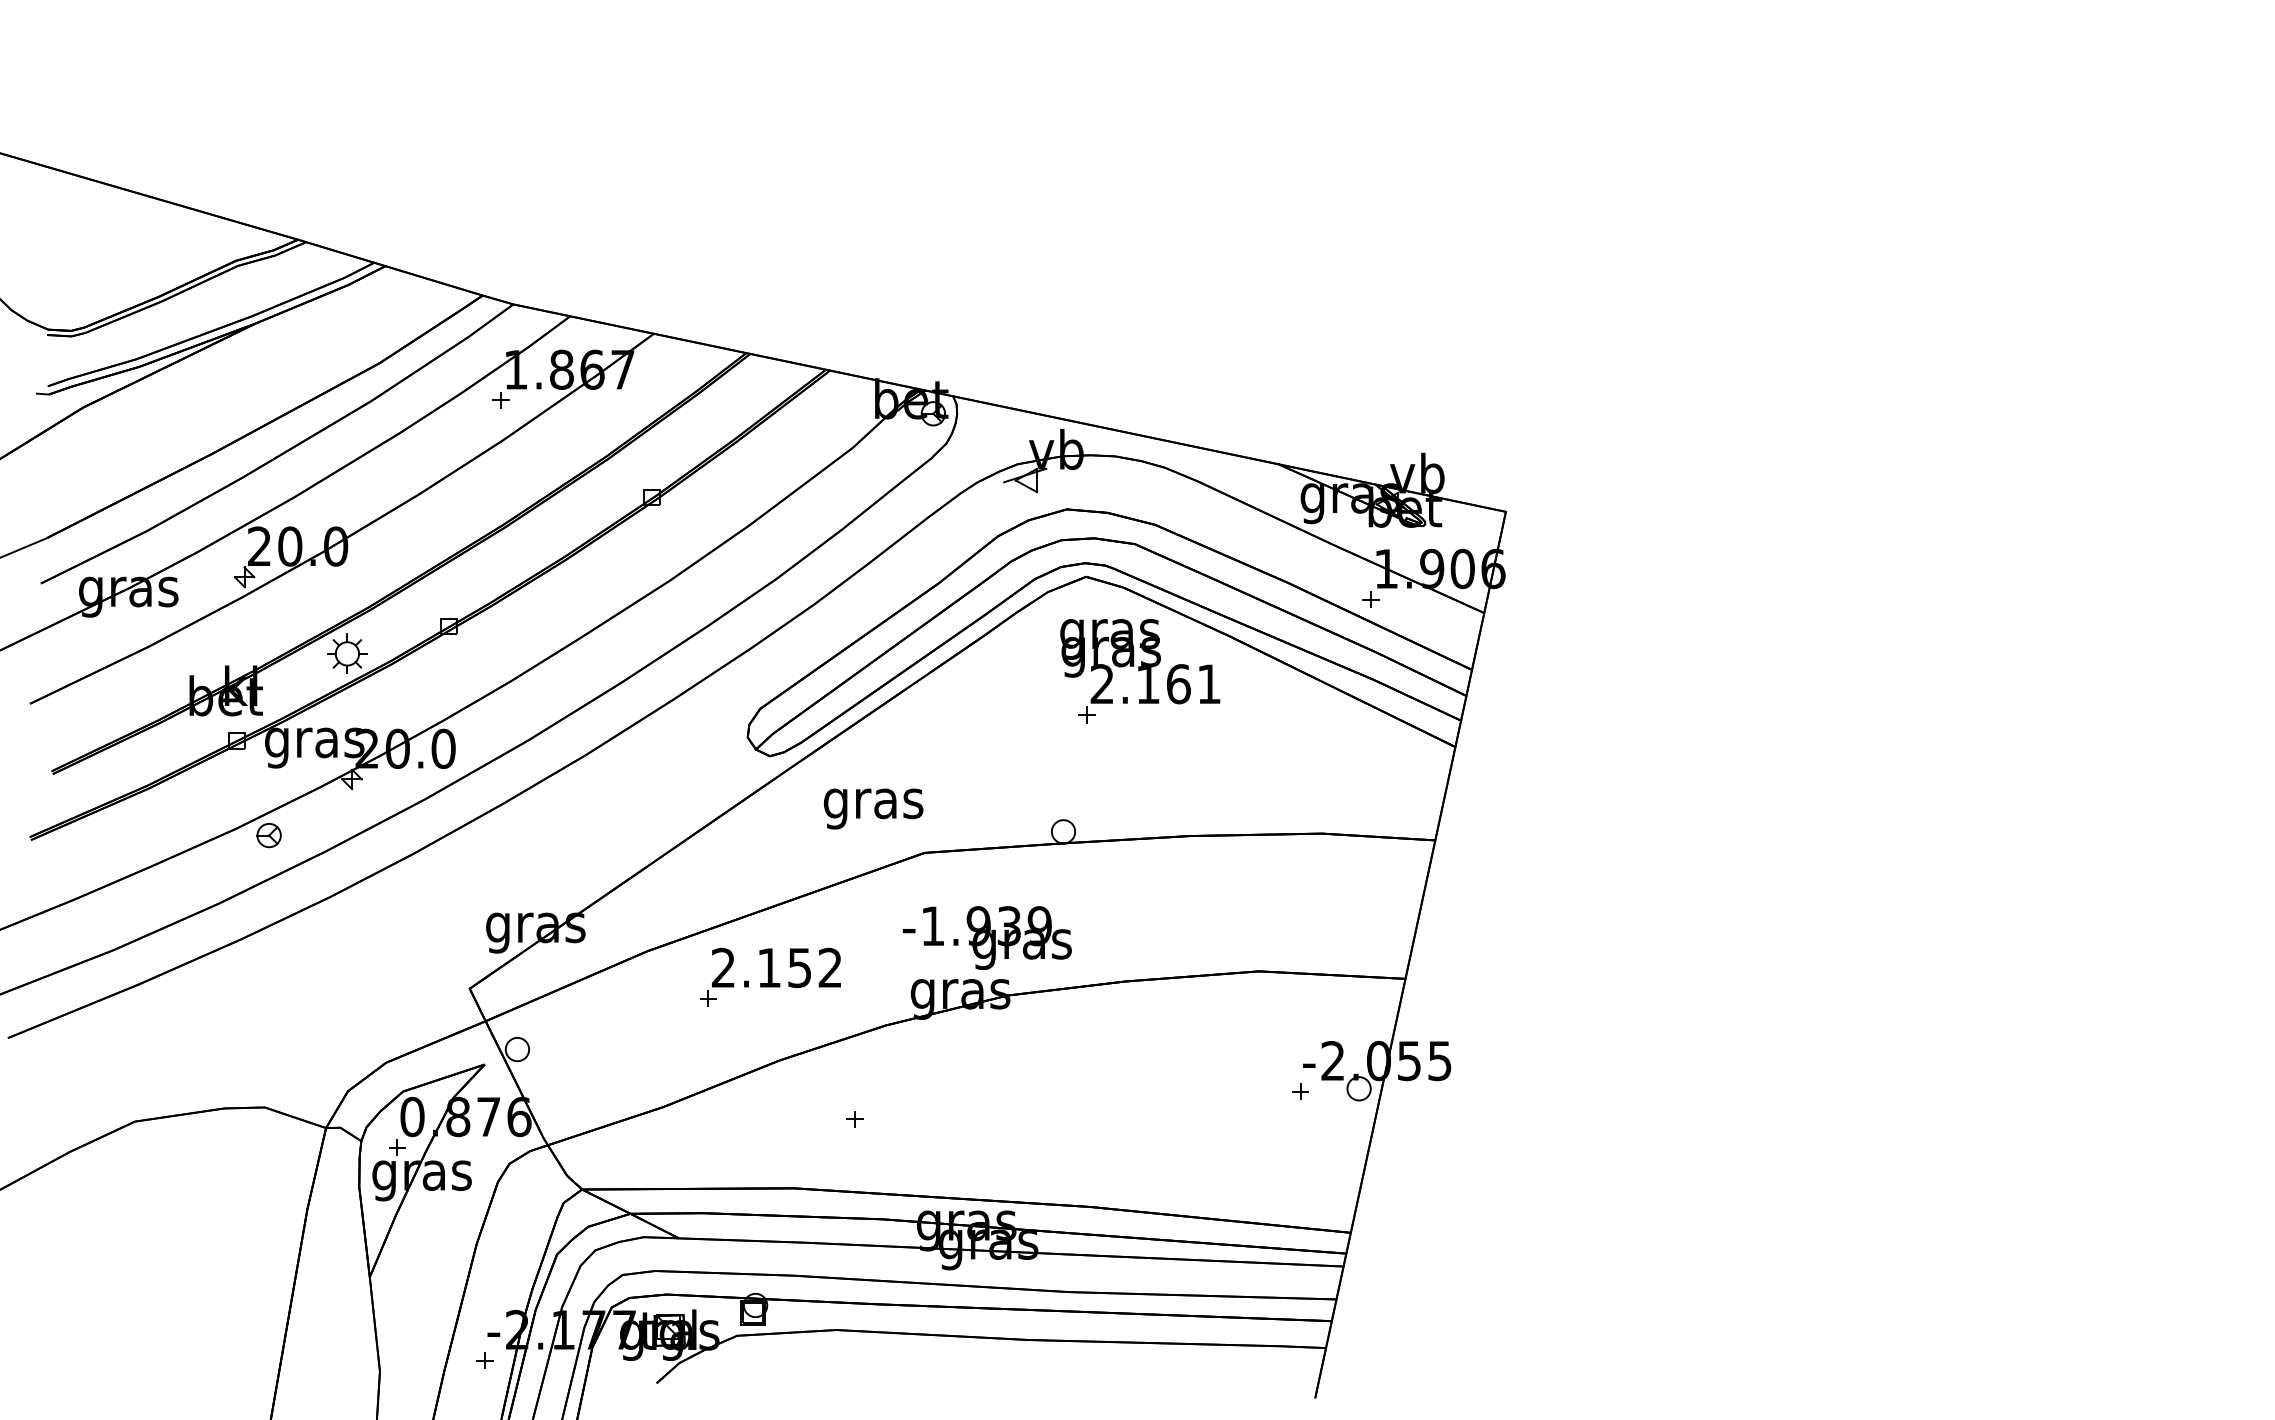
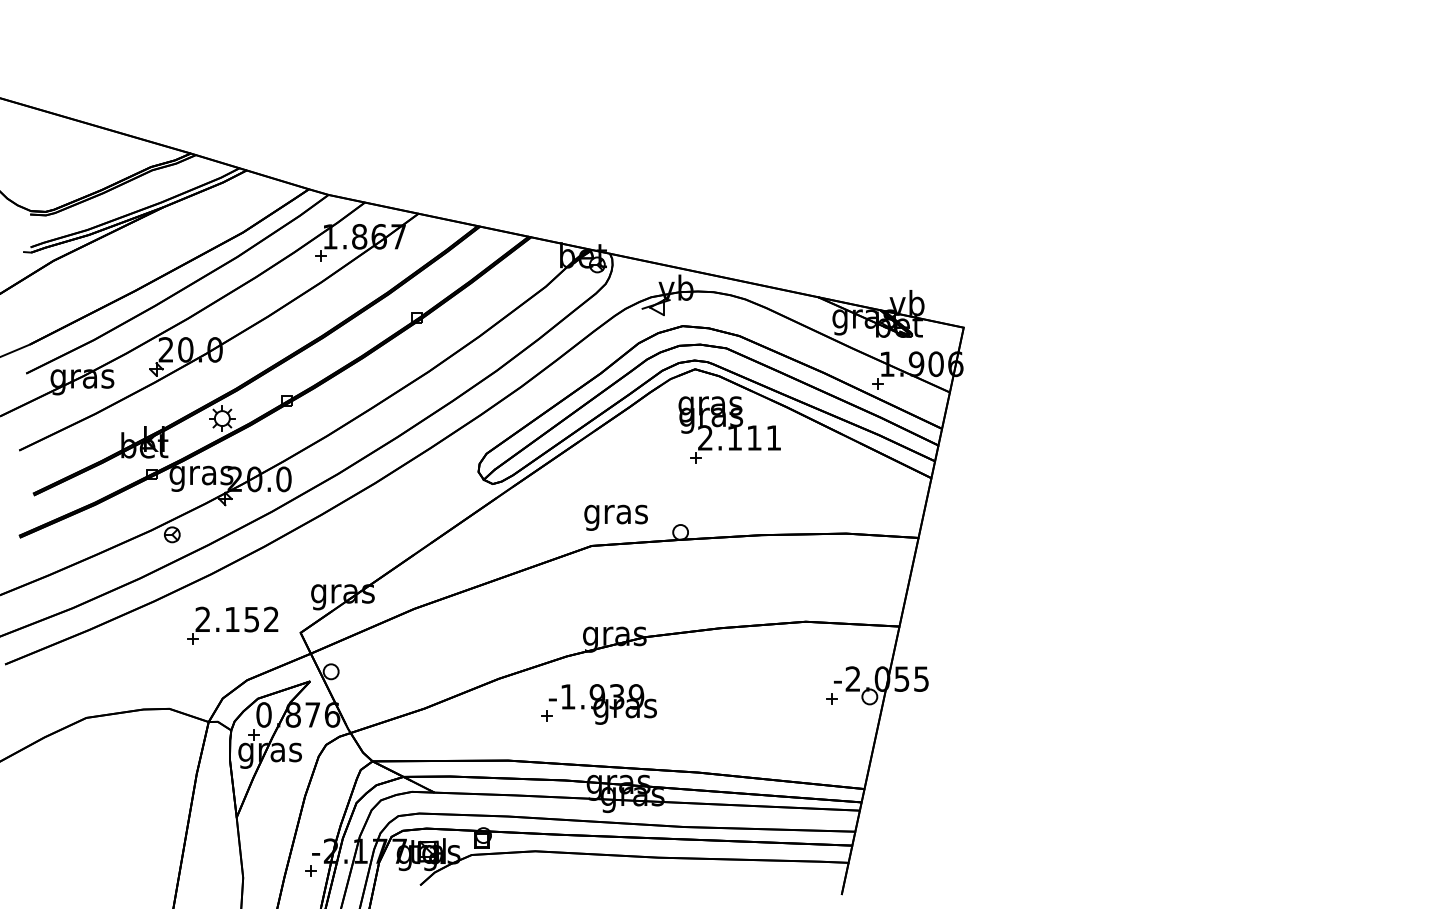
text: (1178, 683) -> (754, 437), 2.161 -> 2.111
text: (872, 808) -> (615, 517), moved
text: (986, 938) -> (602, 704), moved
part: (769, 977) -> (232, 625), moved

